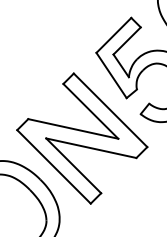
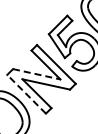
line: (74, 129) -> (37, 74), solid -> dashed
line: (53, 165) -> (26, 93), solid -> dashed

